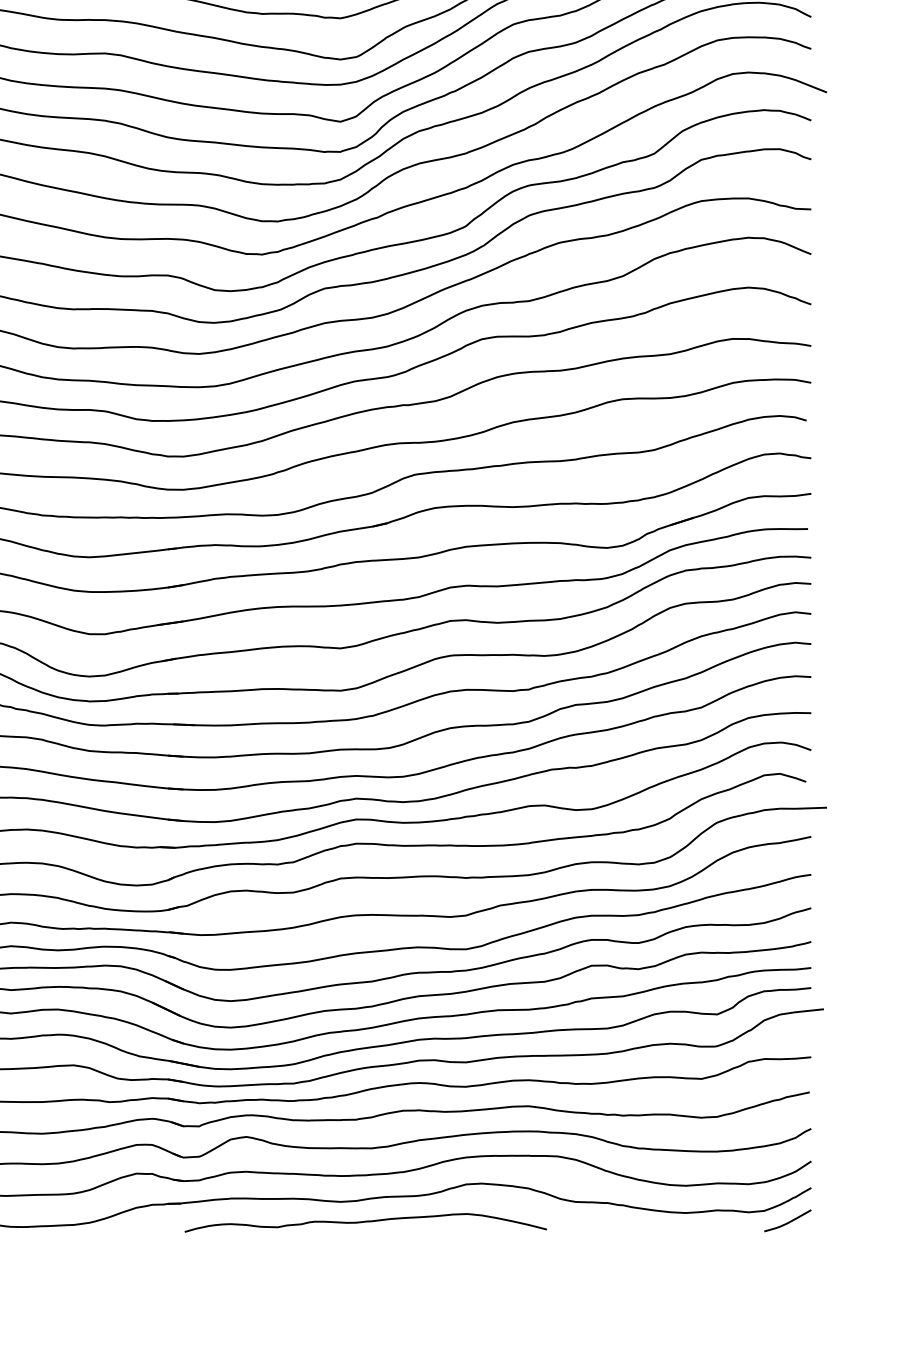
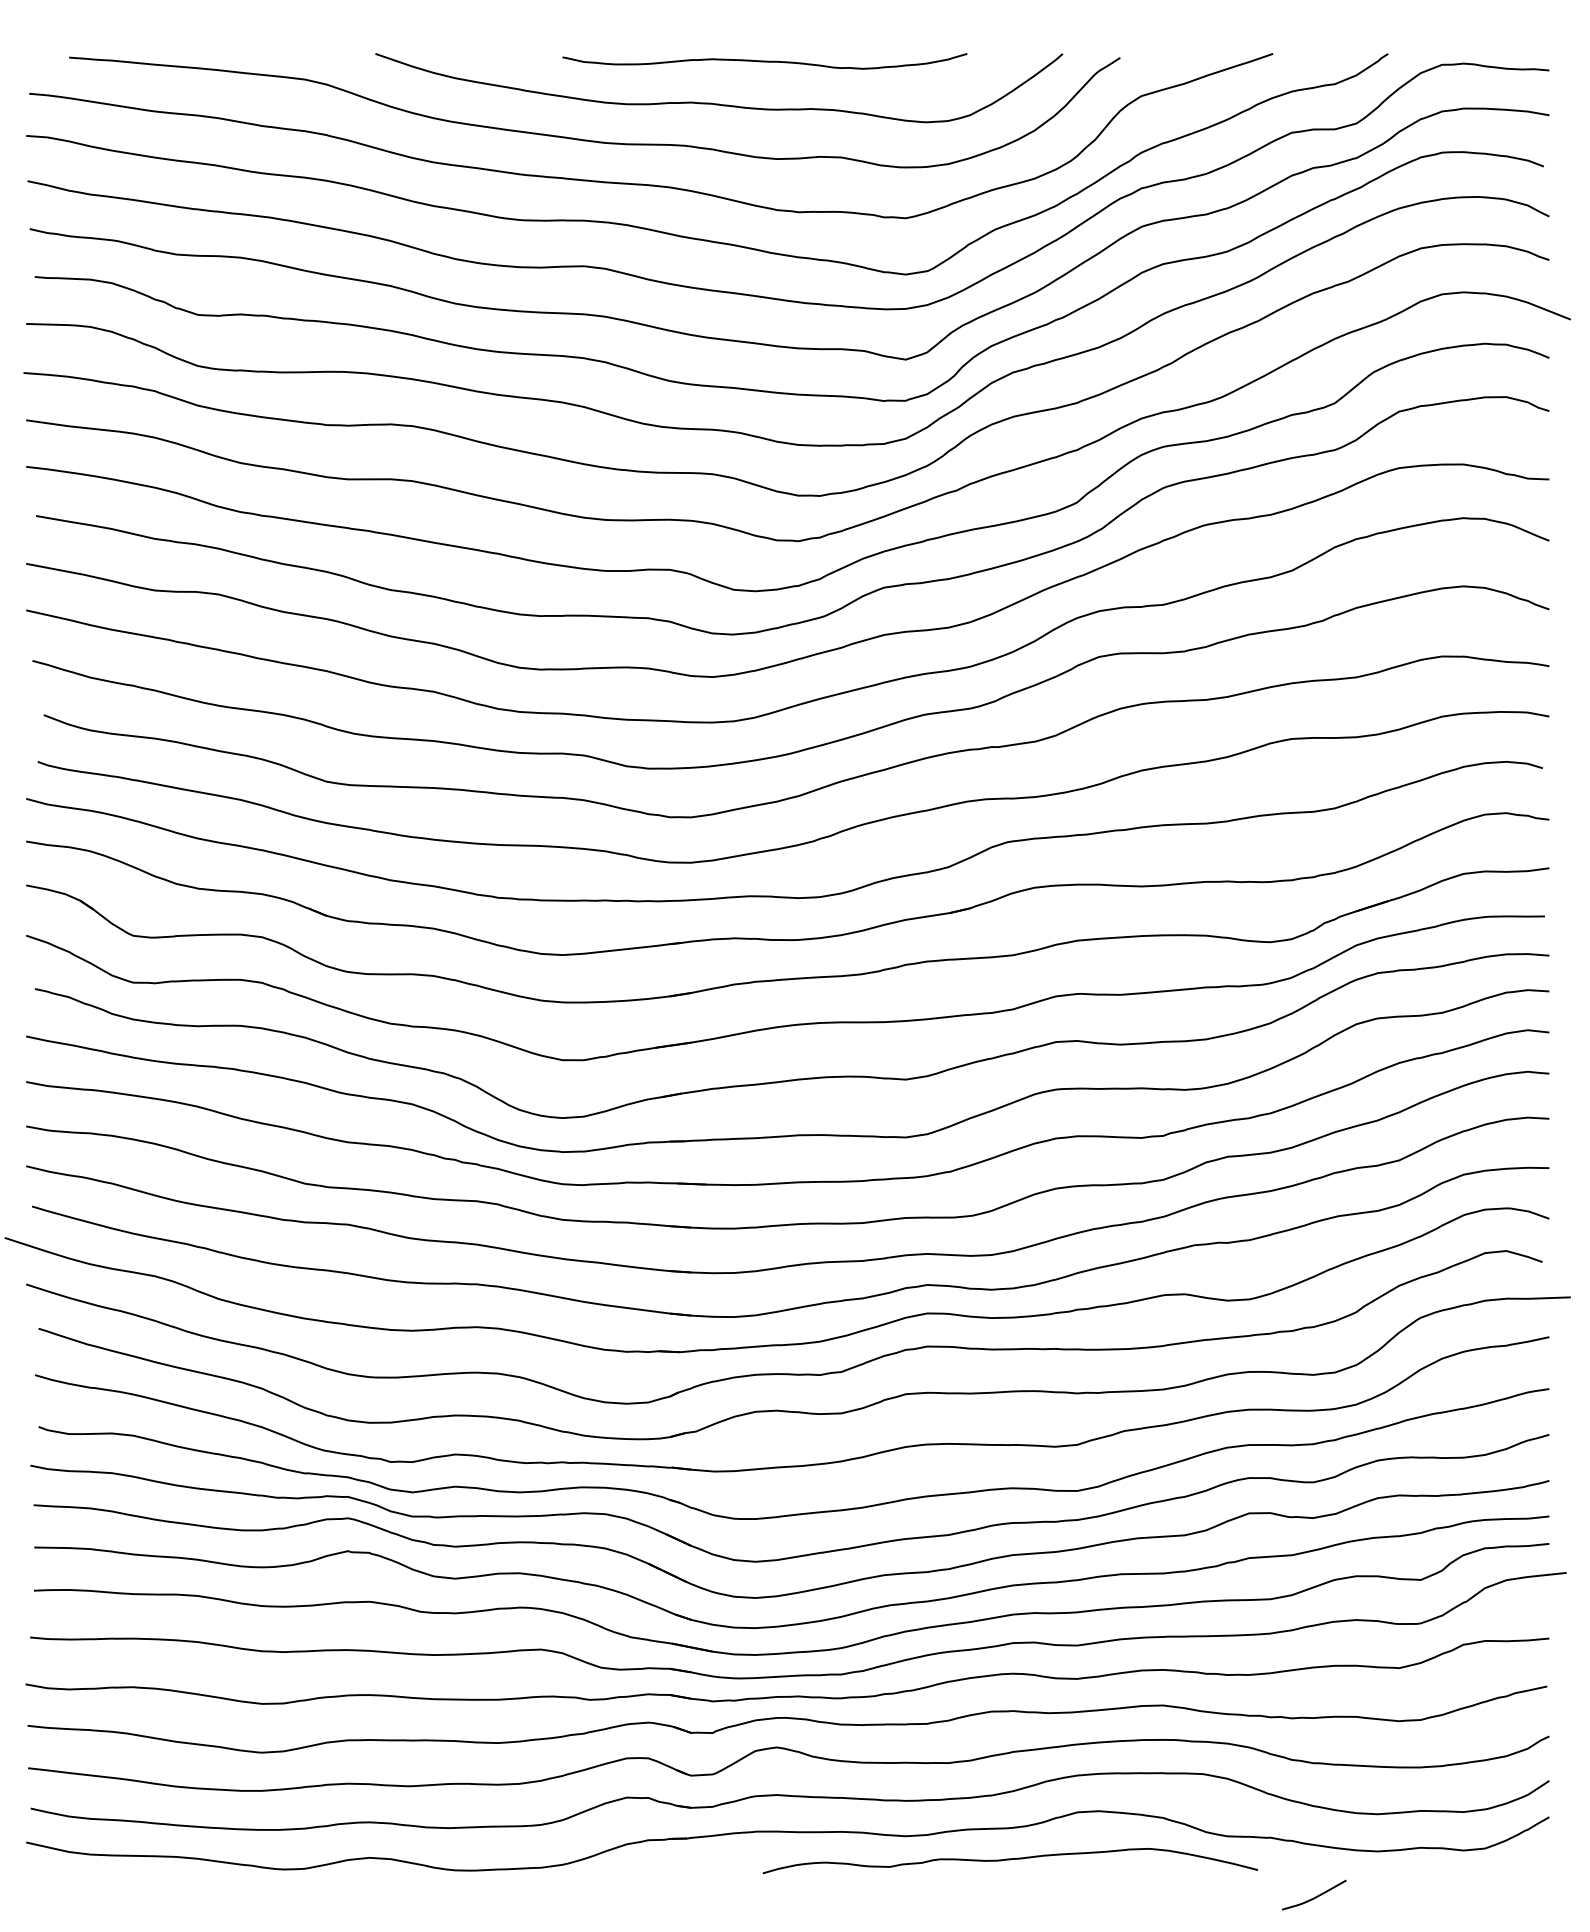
curve: (788, 1221) -> (1315, 1896), moved
curve: (365, 1222) -> (1010, 1860), moved

